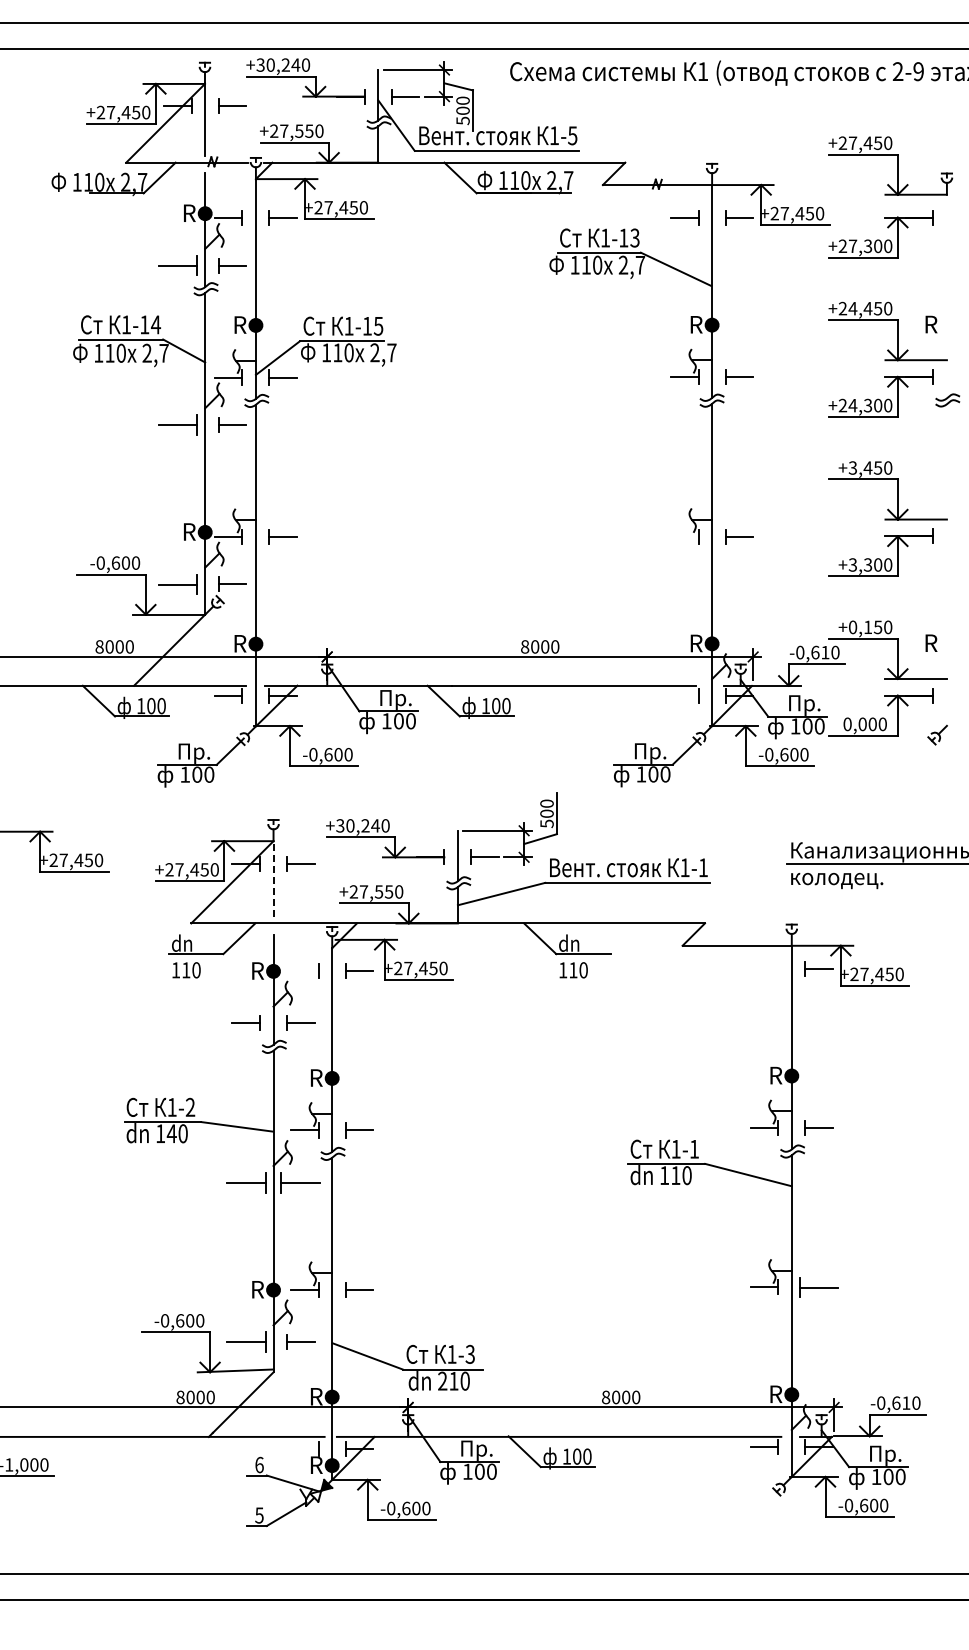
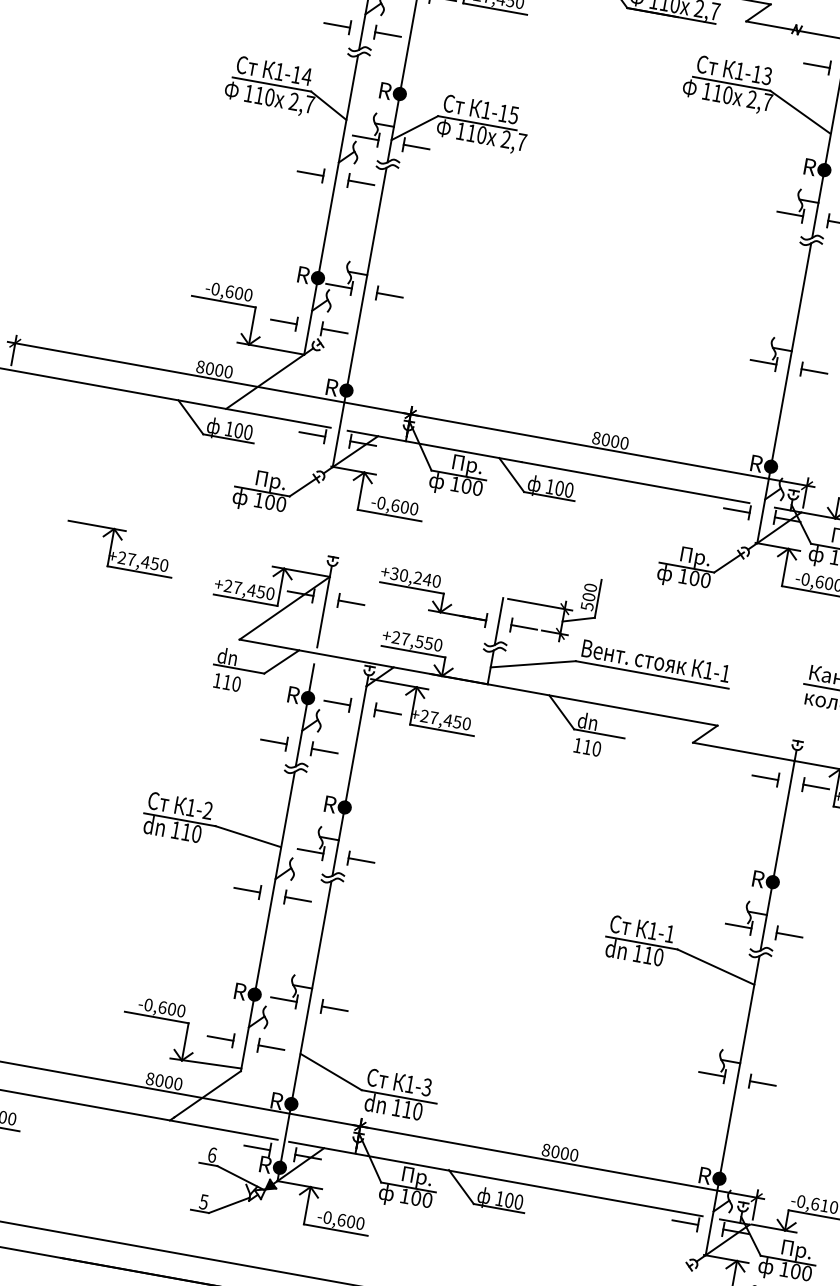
part: (177, 265) -> (336, 25), size x0.71
part: (177, 424) -> (310, 173), size x0.71
line: (684, 536) -> (763, 362), added
part: (177, 583) -> (283, 321), size x0.71
line: (684, 695) -> (736, 510), added
line: (273, 879) -> (323, 612), dashed -> solid
part: (764, 968) -> (765, 777), added
line: (304, 971) -> (336, 703), added
text: (171, 1133) -> (185, 831), 140 -> 110
part: (245, 1182) -> (246, 889), size x0.71
part: (300, 1182) -> (297, 899), size x0.71
part: (818, 1286) -> (762, 1082), size x0.71
part: (245, 1341) -> (220, 1037), size x0.71
text: (442, 1380) -> (396, 1107), 210 -> 110
line: (304, 1449) -> (256, 1148), added

